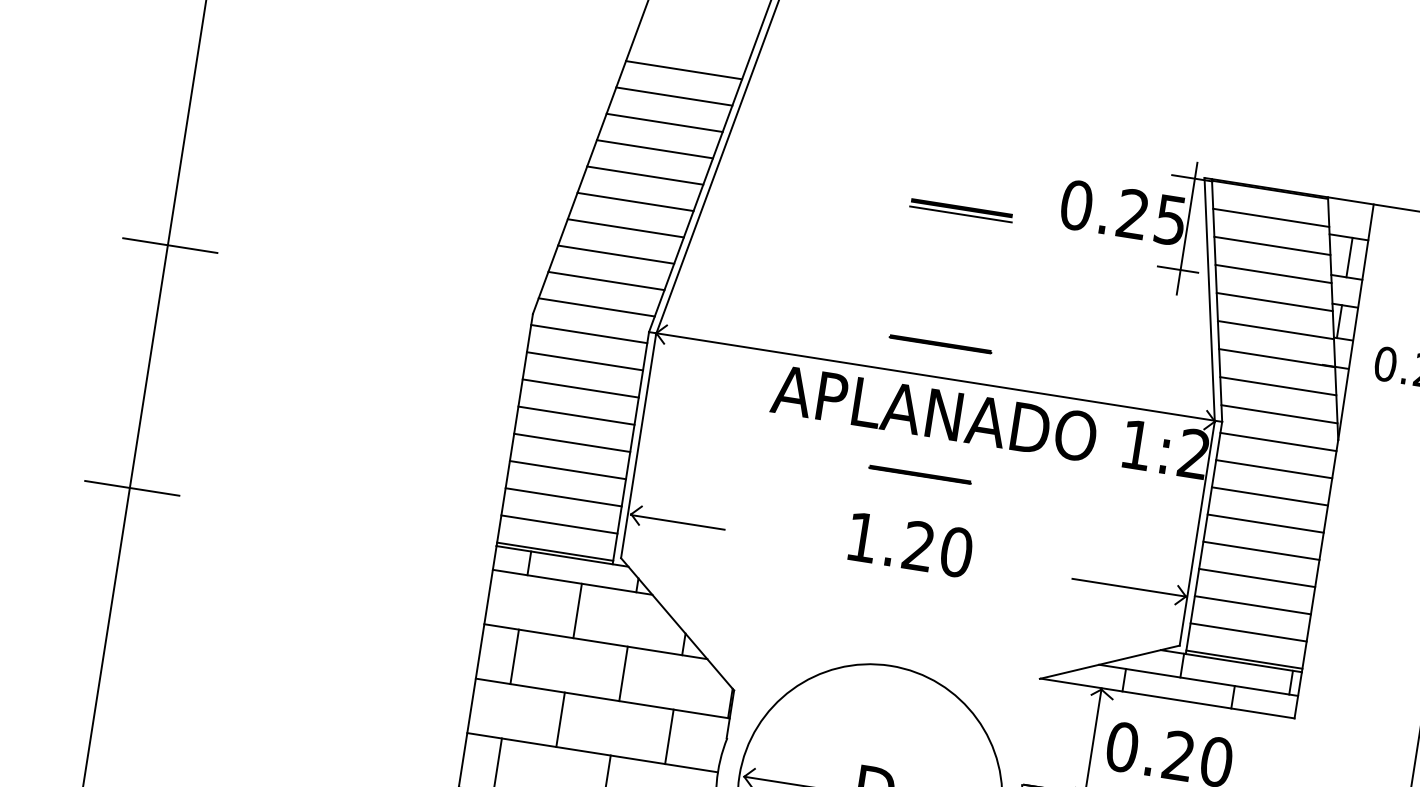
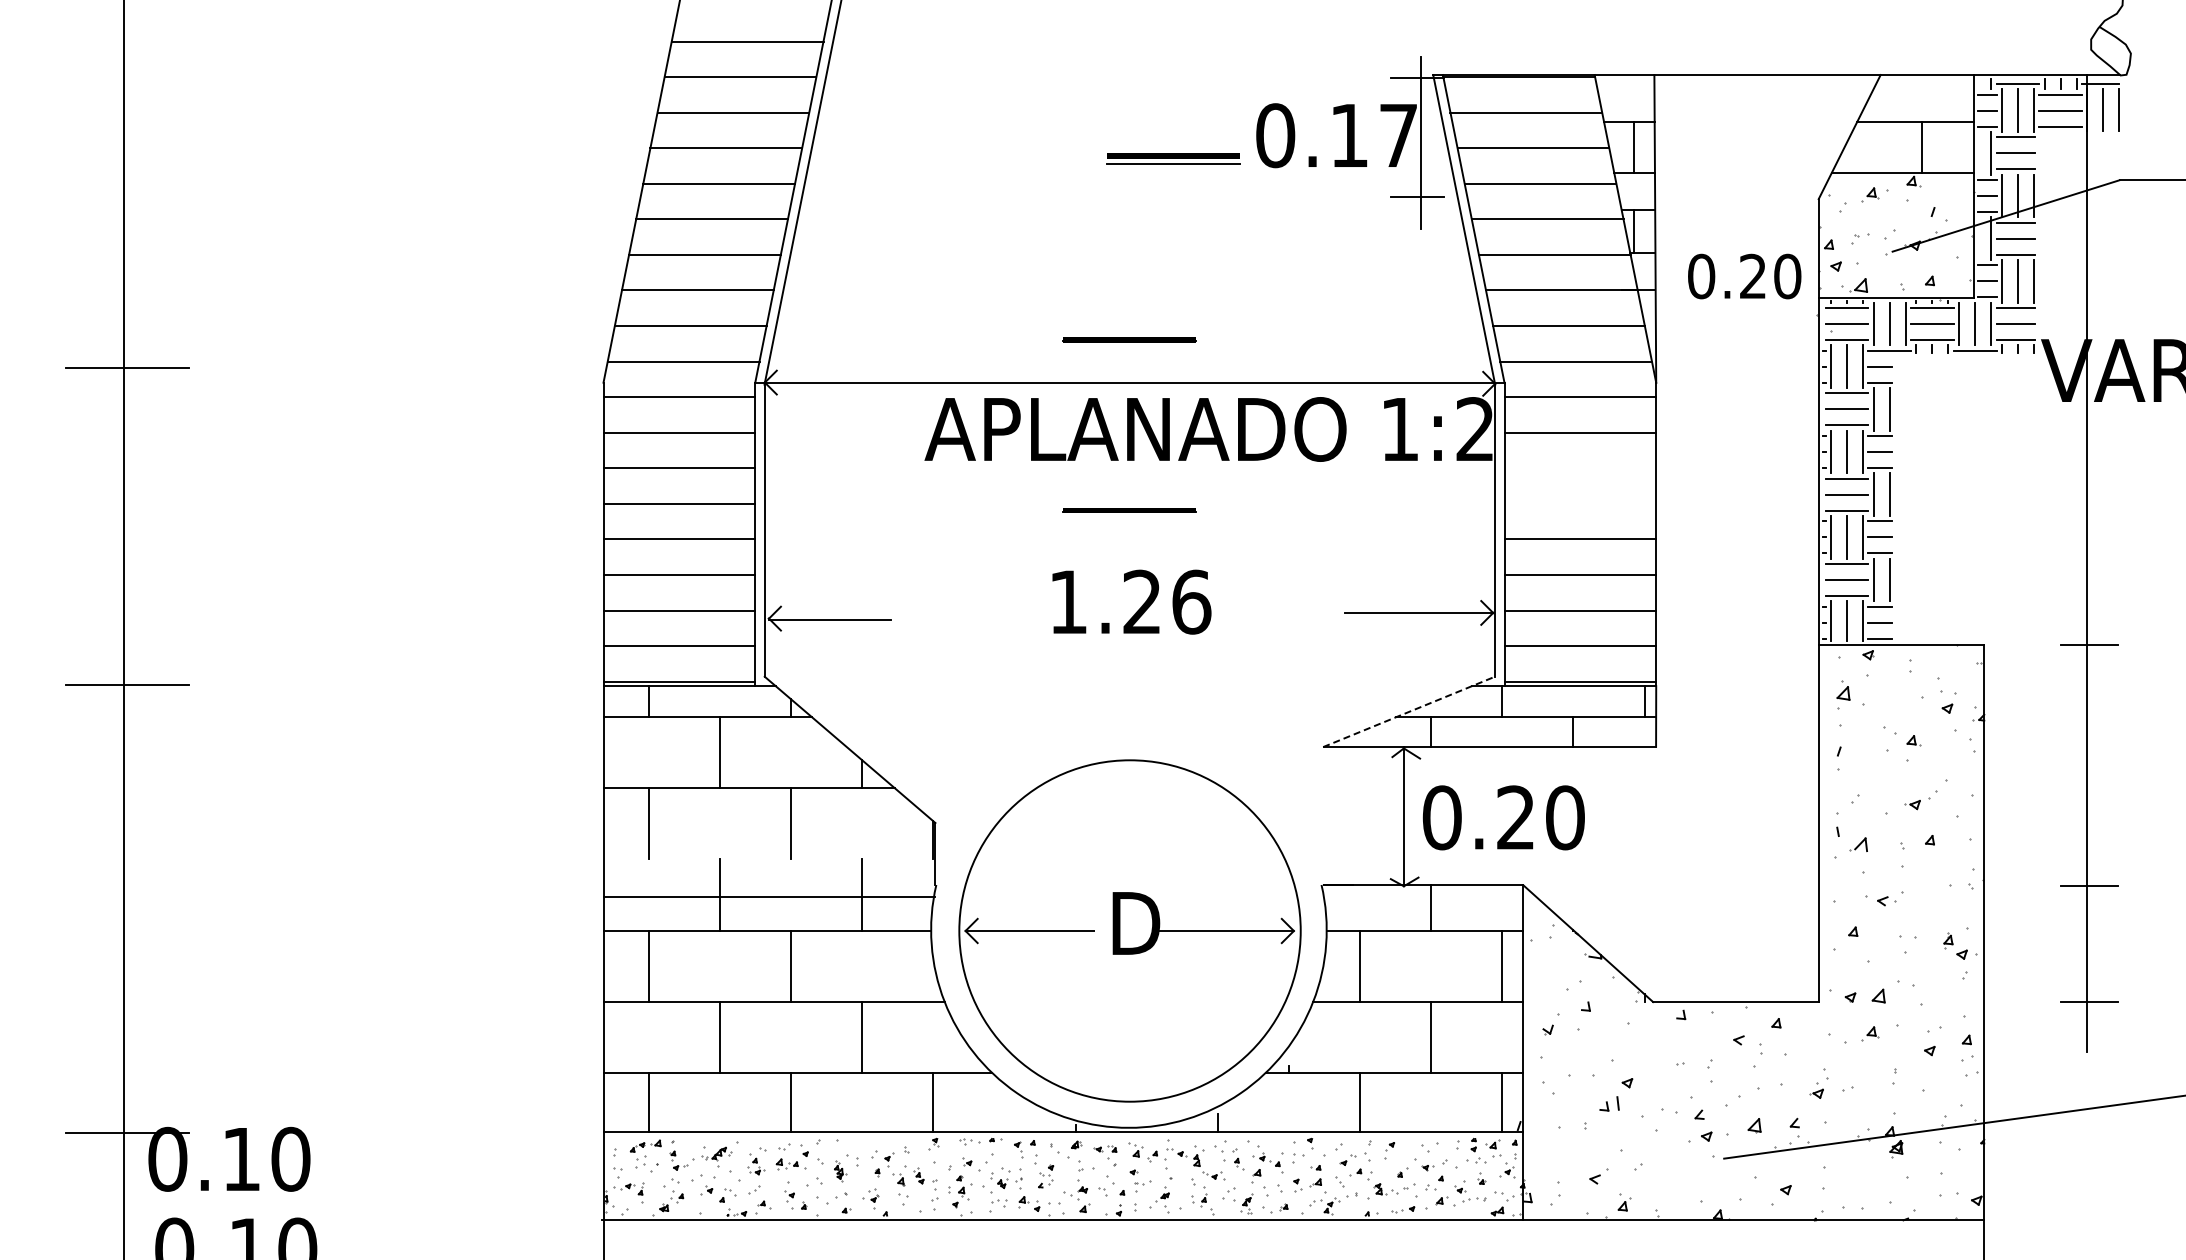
part: (961, 210) -> (1173, 158), moved
text: (1151, 217) -> (1373, 135), 0.25 -> 0.17
line: (1270, 496) -> (1580, 468), removed
line: (1265, 523) -> (1580, 503), removed
text: (956, 551) -> (1191, 601), 1.20 -> 1.26
line: (1110, 661) -> (1409, 711), solid -> dashed
line: (602, 698) -> (769, 897), moved

